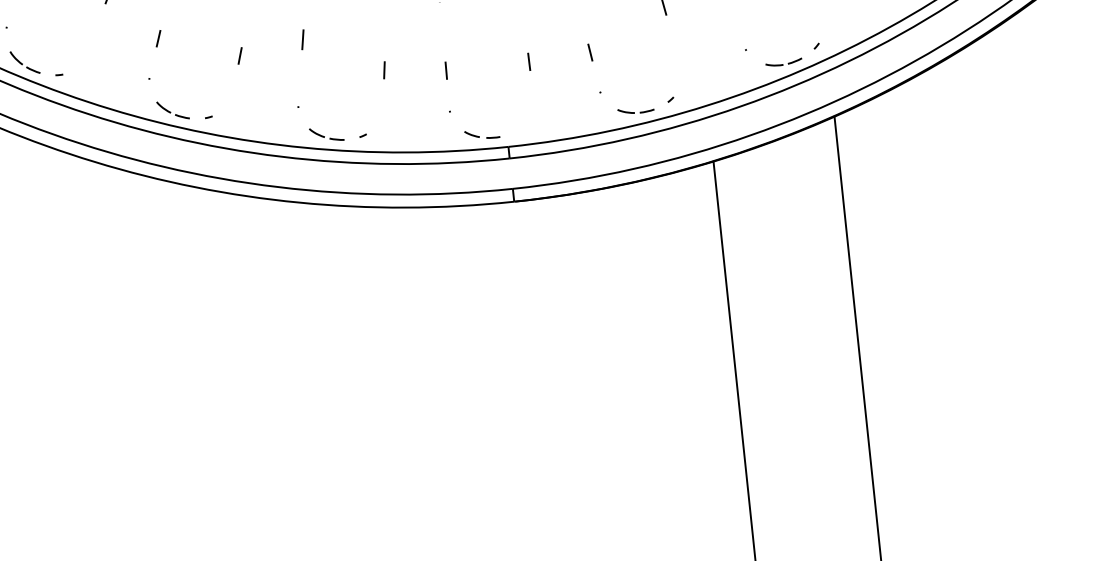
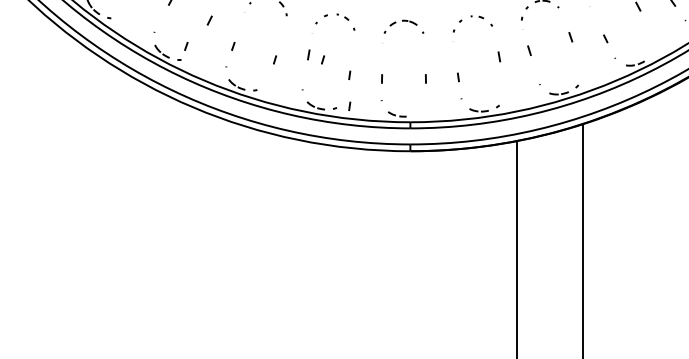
curve: (331, 45) -> (323, 59), added
curve: (70, 48) -> (186, 46), added
curve: (390, 129) -> (349, 106), added

